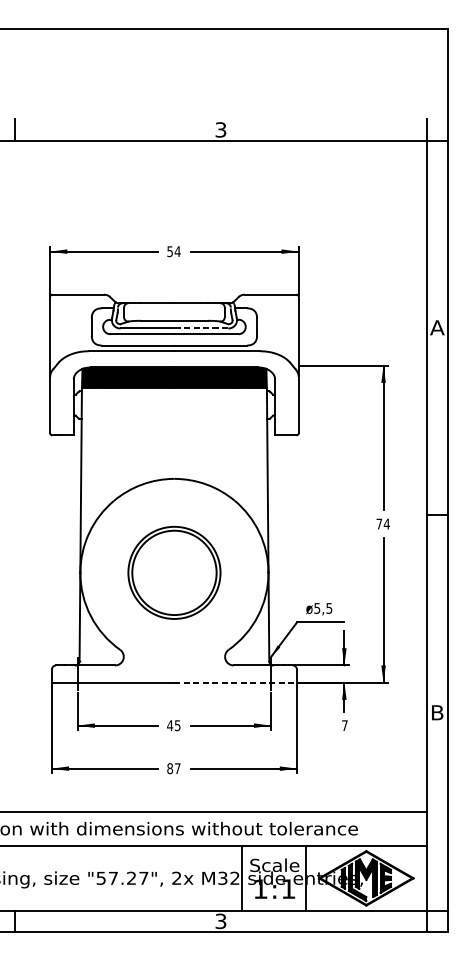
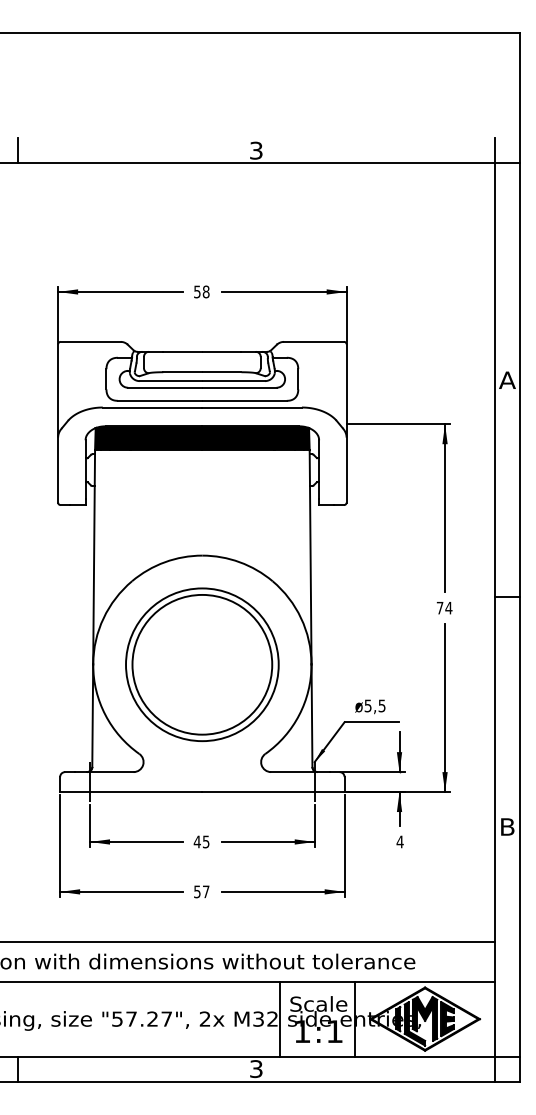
text: (177, 251) -> (205, 291), 54 -> 58
line: (202, 328) -> (234, 381), dashed -> solid
part: (174, 572) -> (202, 664), size x1.43
line: (235, 683) -> (273, 792), dashed -> solid
text: (344, 725) -> (399, 841), 7 -> 4
text: (170, 768) -> (197, 891), 87 -> 57

